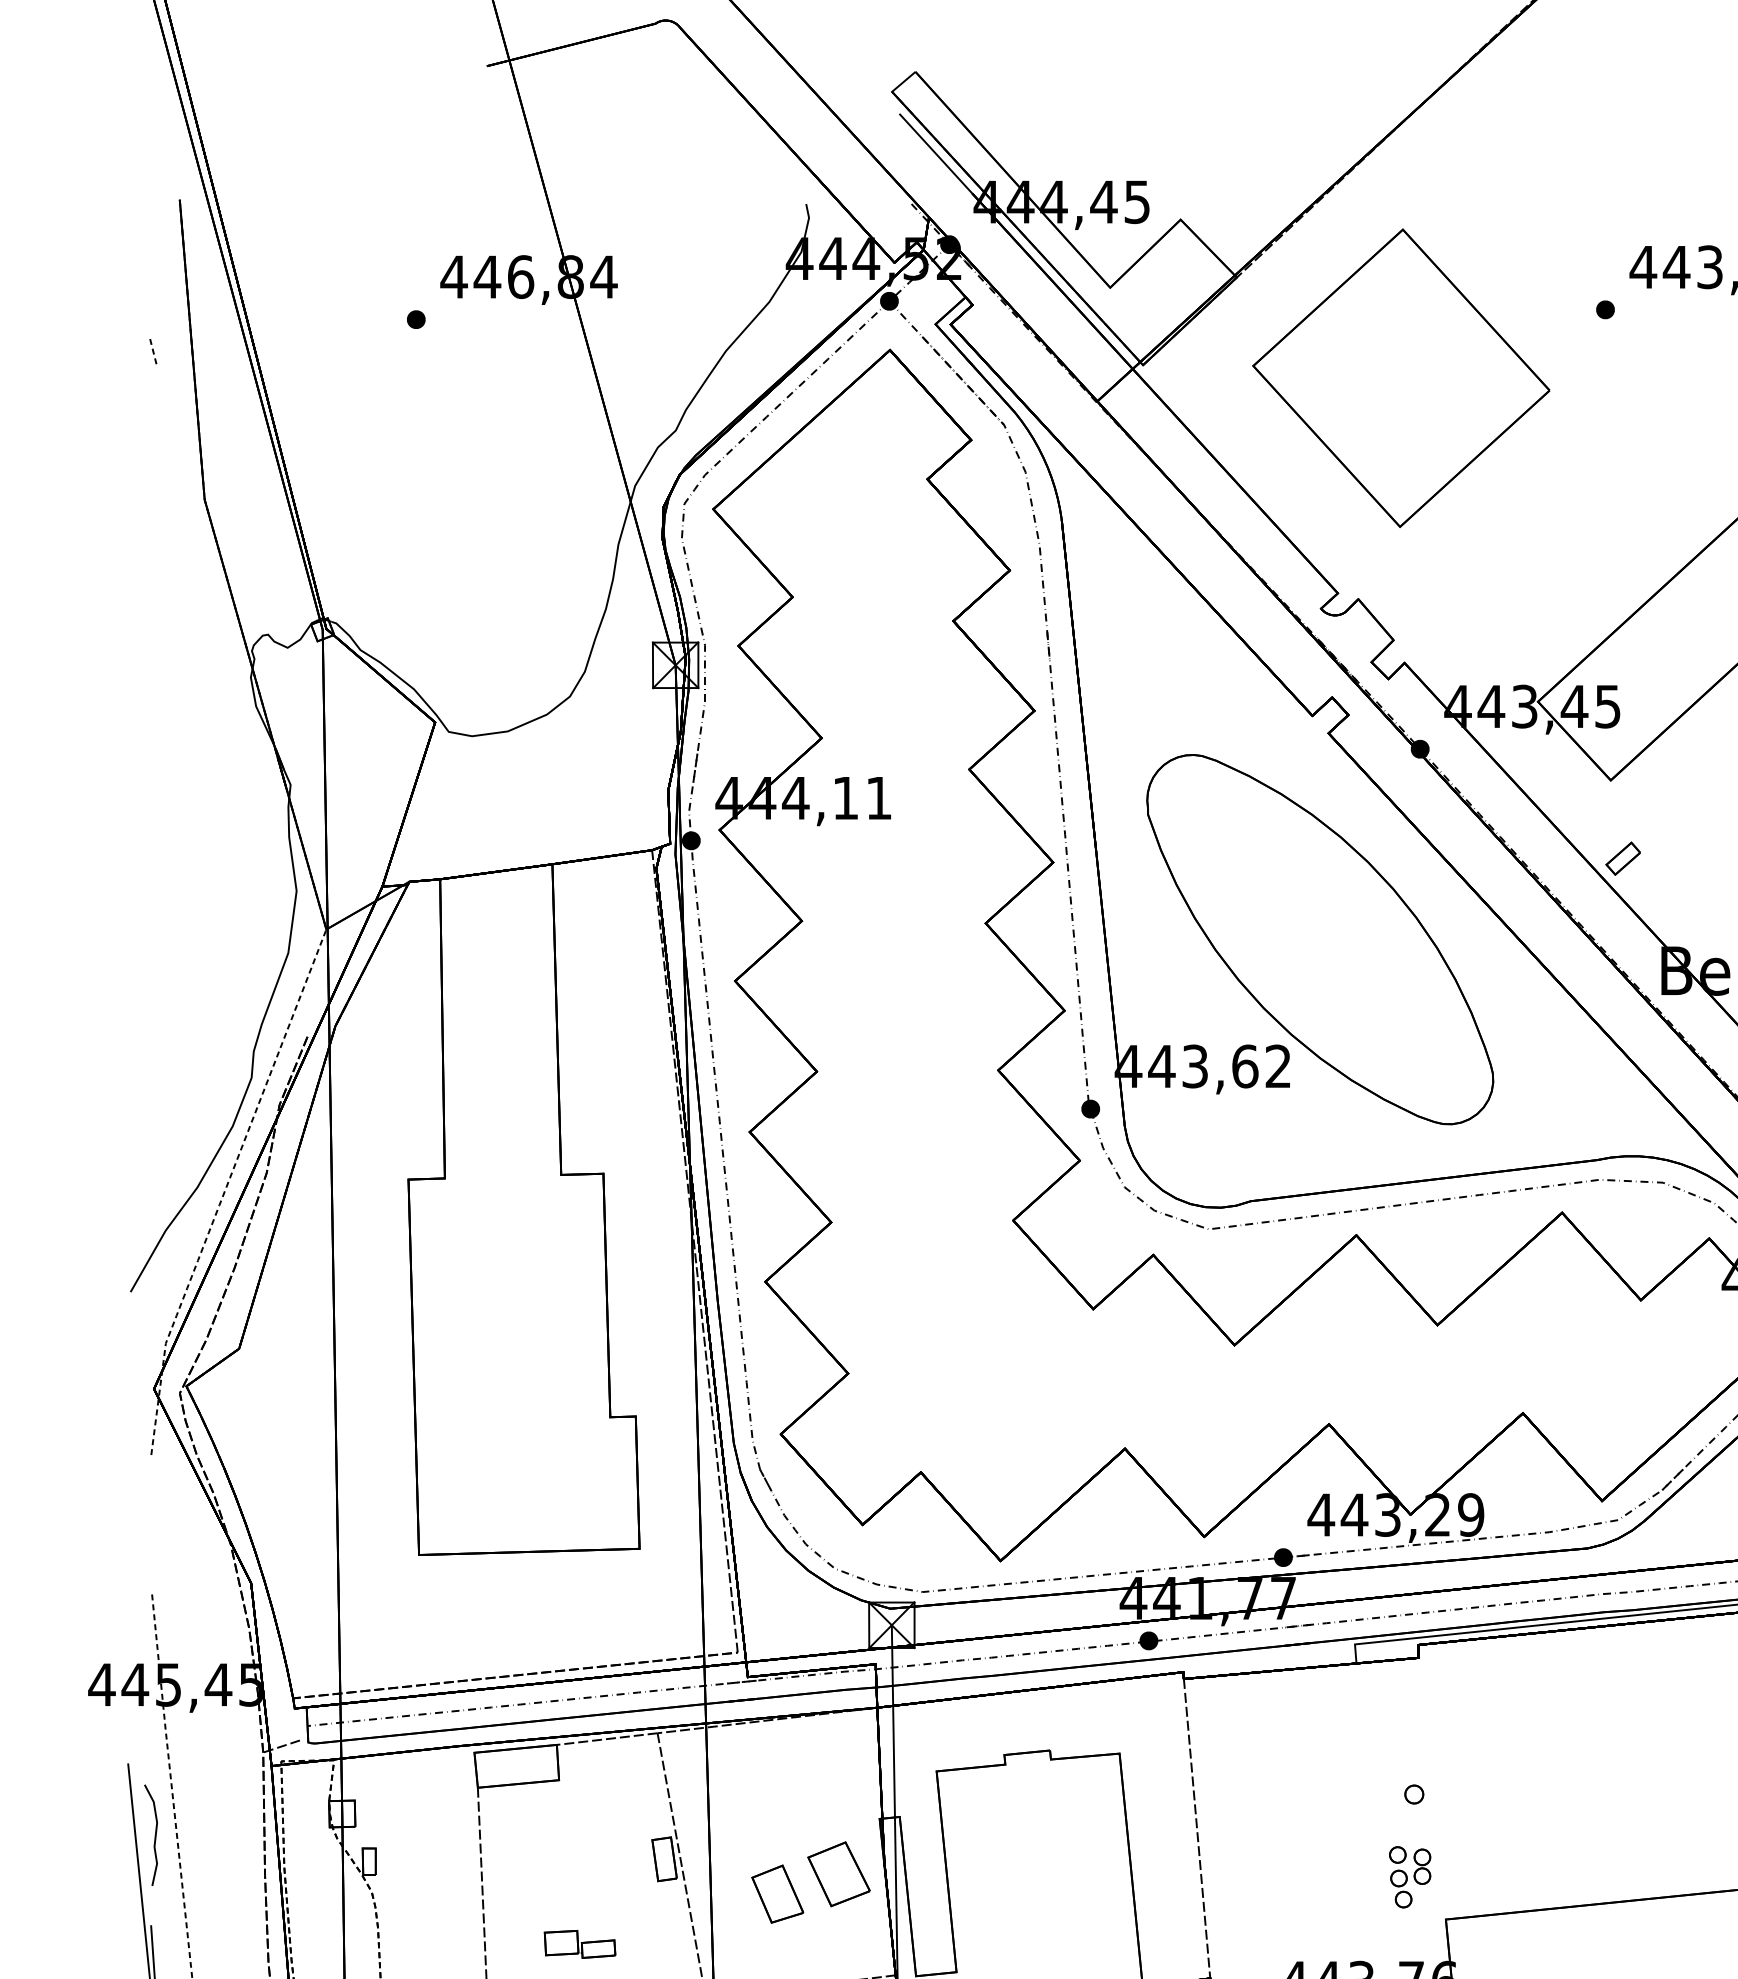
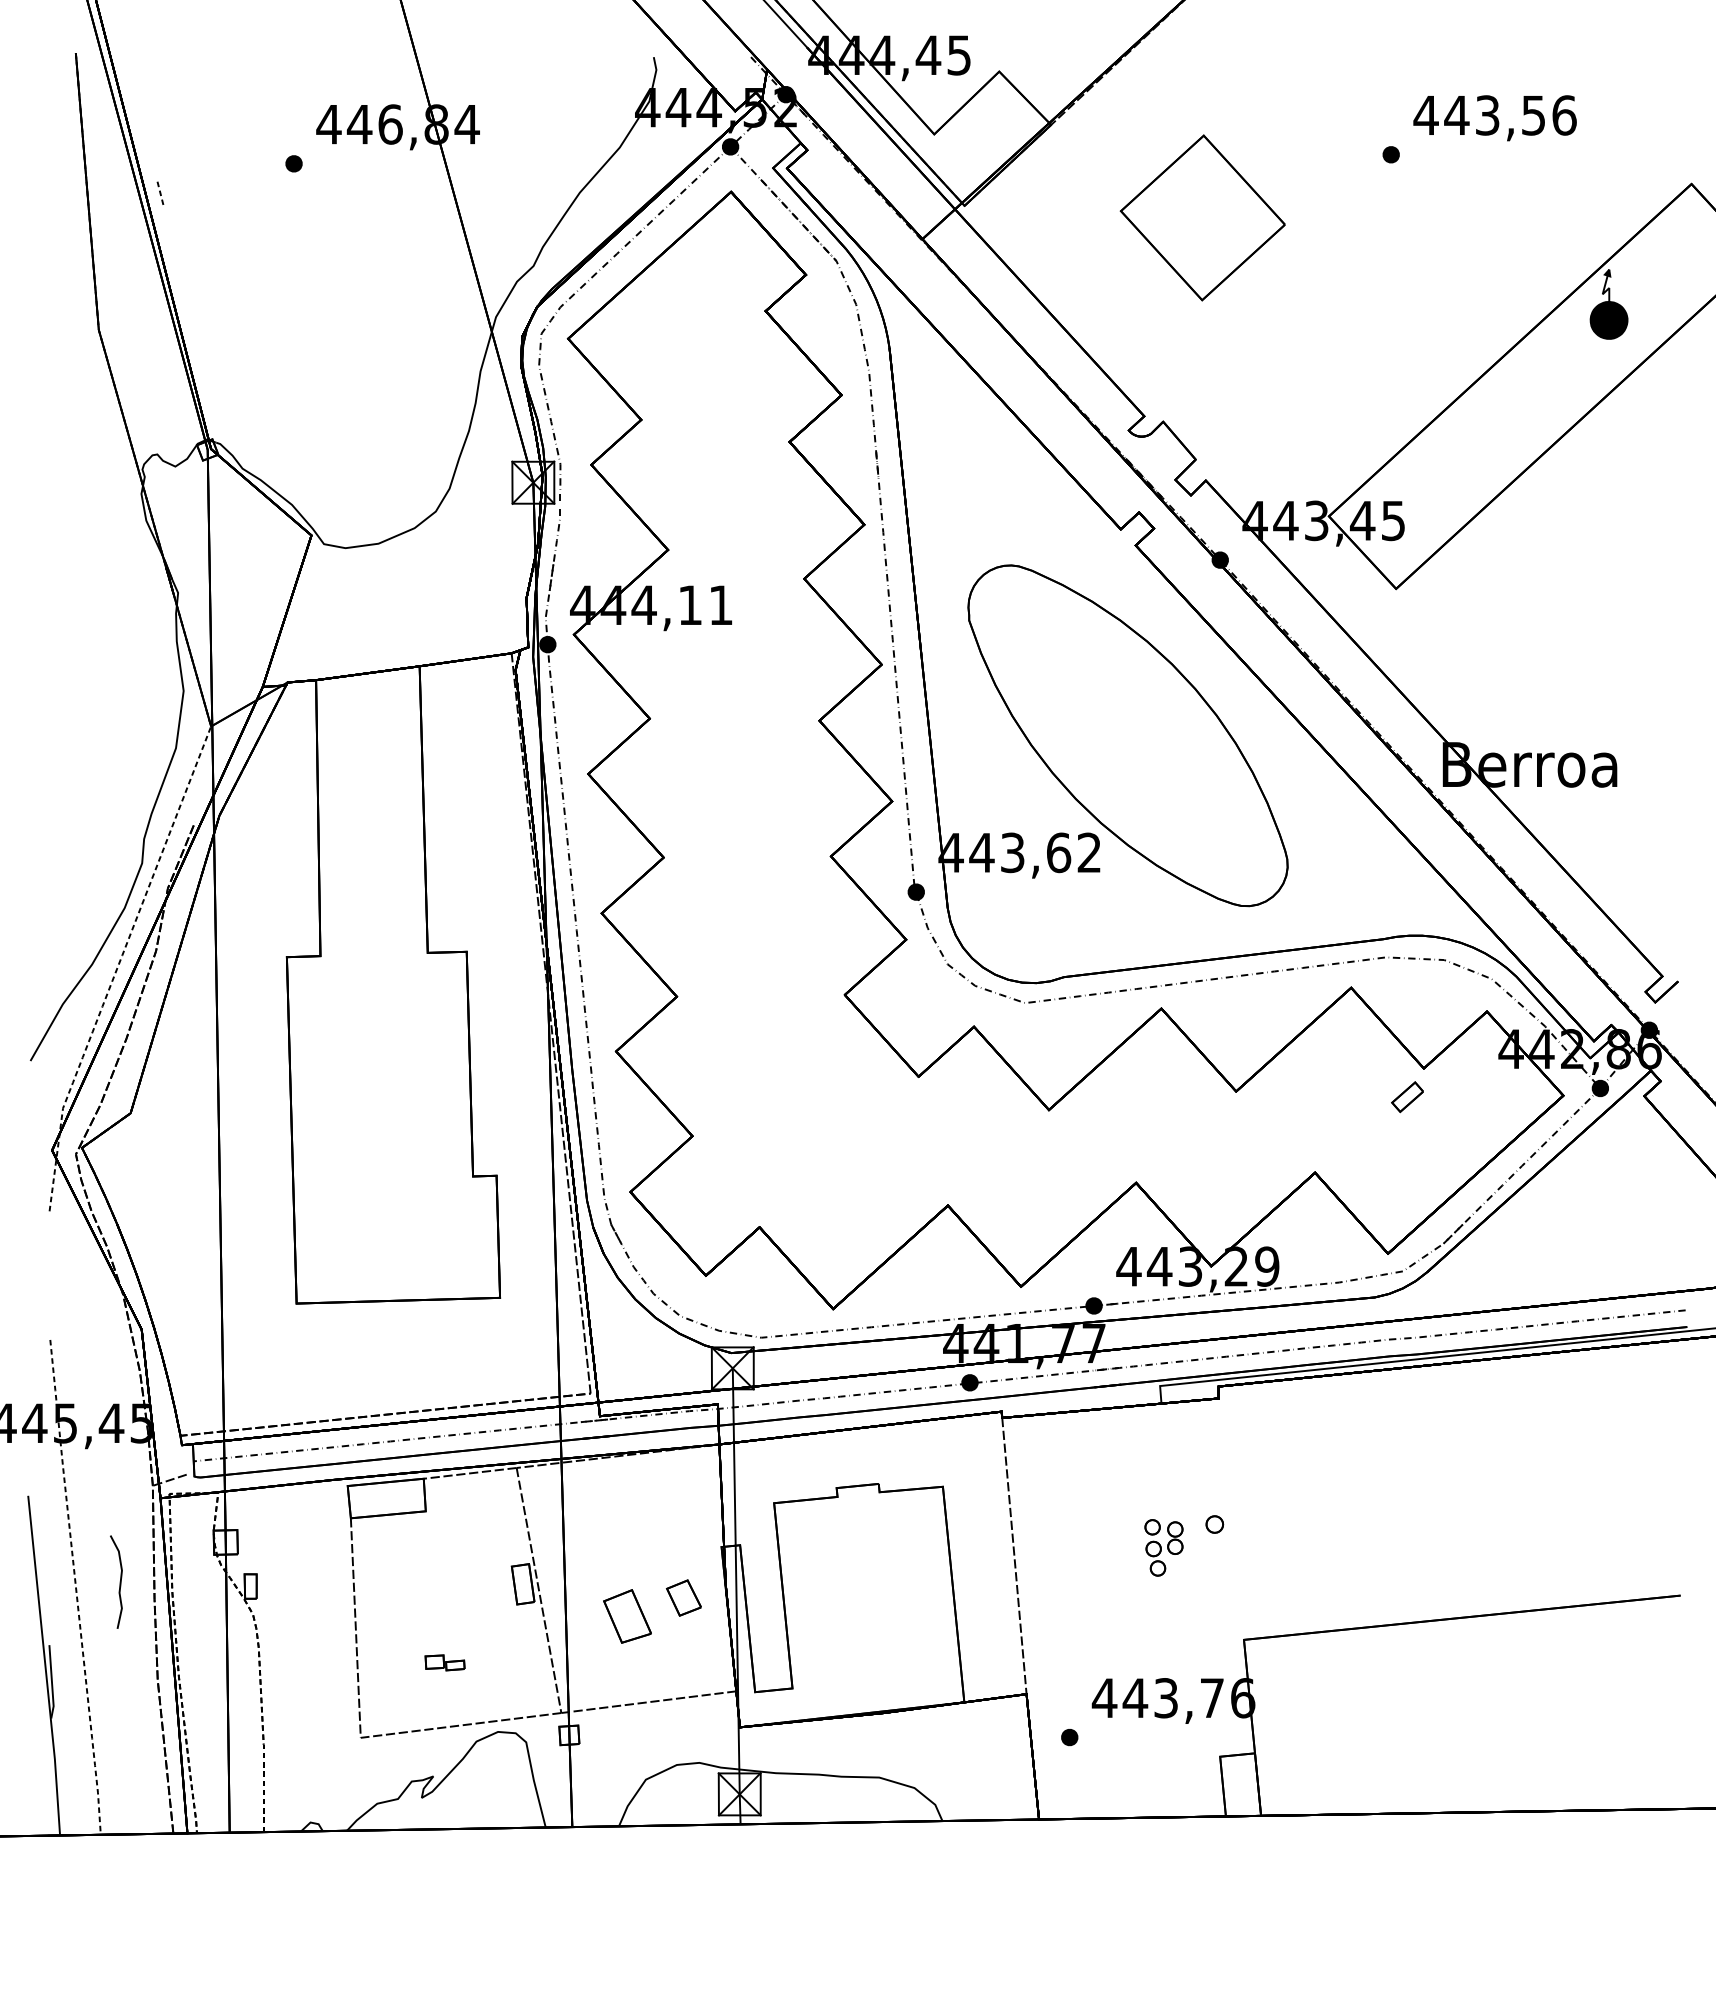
line: (153, 350) -> (160, 192), moved
part: (1400, 377) -> (1202, 217), size x0.6
part: (1623, 859) -> (1407, 1097), moved
curve: (154, 1834) -> (119, 1581), moved
part: (838, 1873) -> (683, 1597), size x0.6
part: (1409, 1876) -> (1163, 1547), moved
part: (579, 1944) -> (444, 1662), size x0.6

